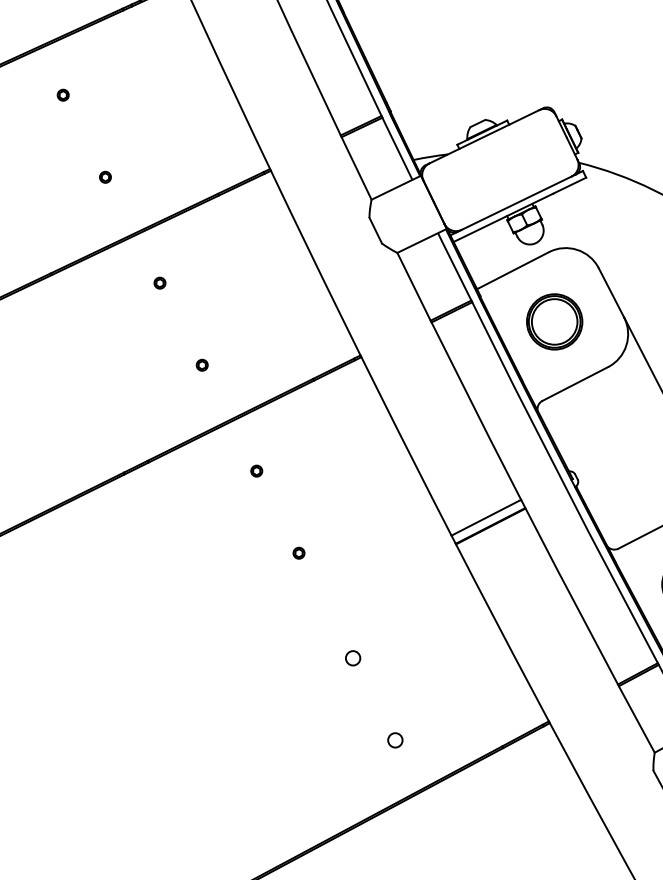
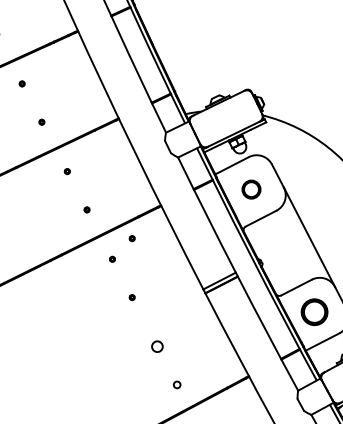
part: (554, 321) -> (251, 189), size x0.7
part: (297, 426) -> (131, 238), added
circle: (353, 658) -> (157, 346), size x1.6

